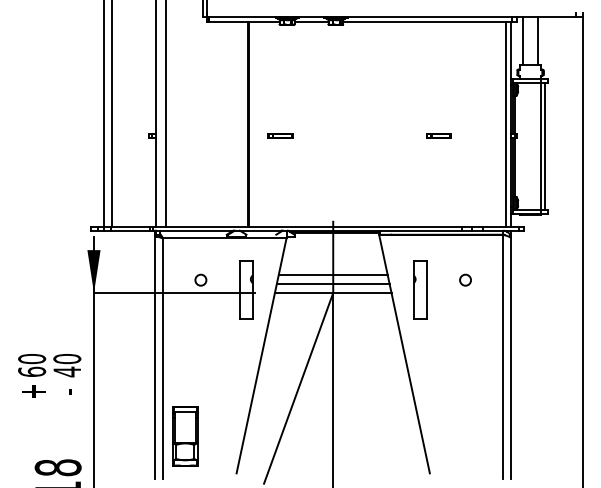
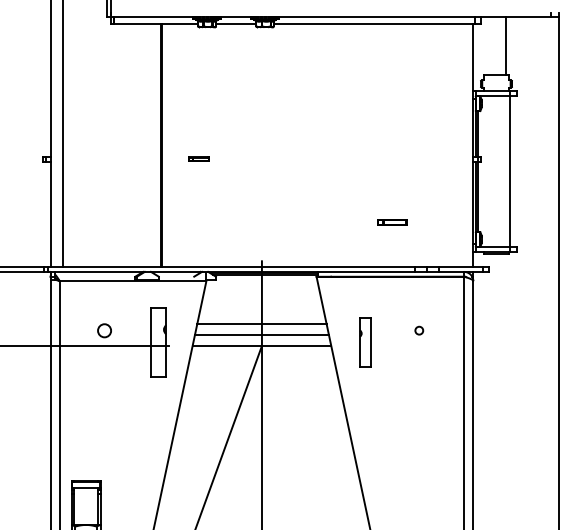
line: (522, 40) -> (487, 45), removed
line: (505, 123) -> (466, 144), removed
part: (280, 135) -> (199, 158), size x0.7
part: (438, 135) -> (391, 221), moved
line: (545, 145) -> (514, 170), removed
circle: (465, 279) -> (419, 329), size x0.6
part: (420, 289) -> (365, 341), size x0.7

